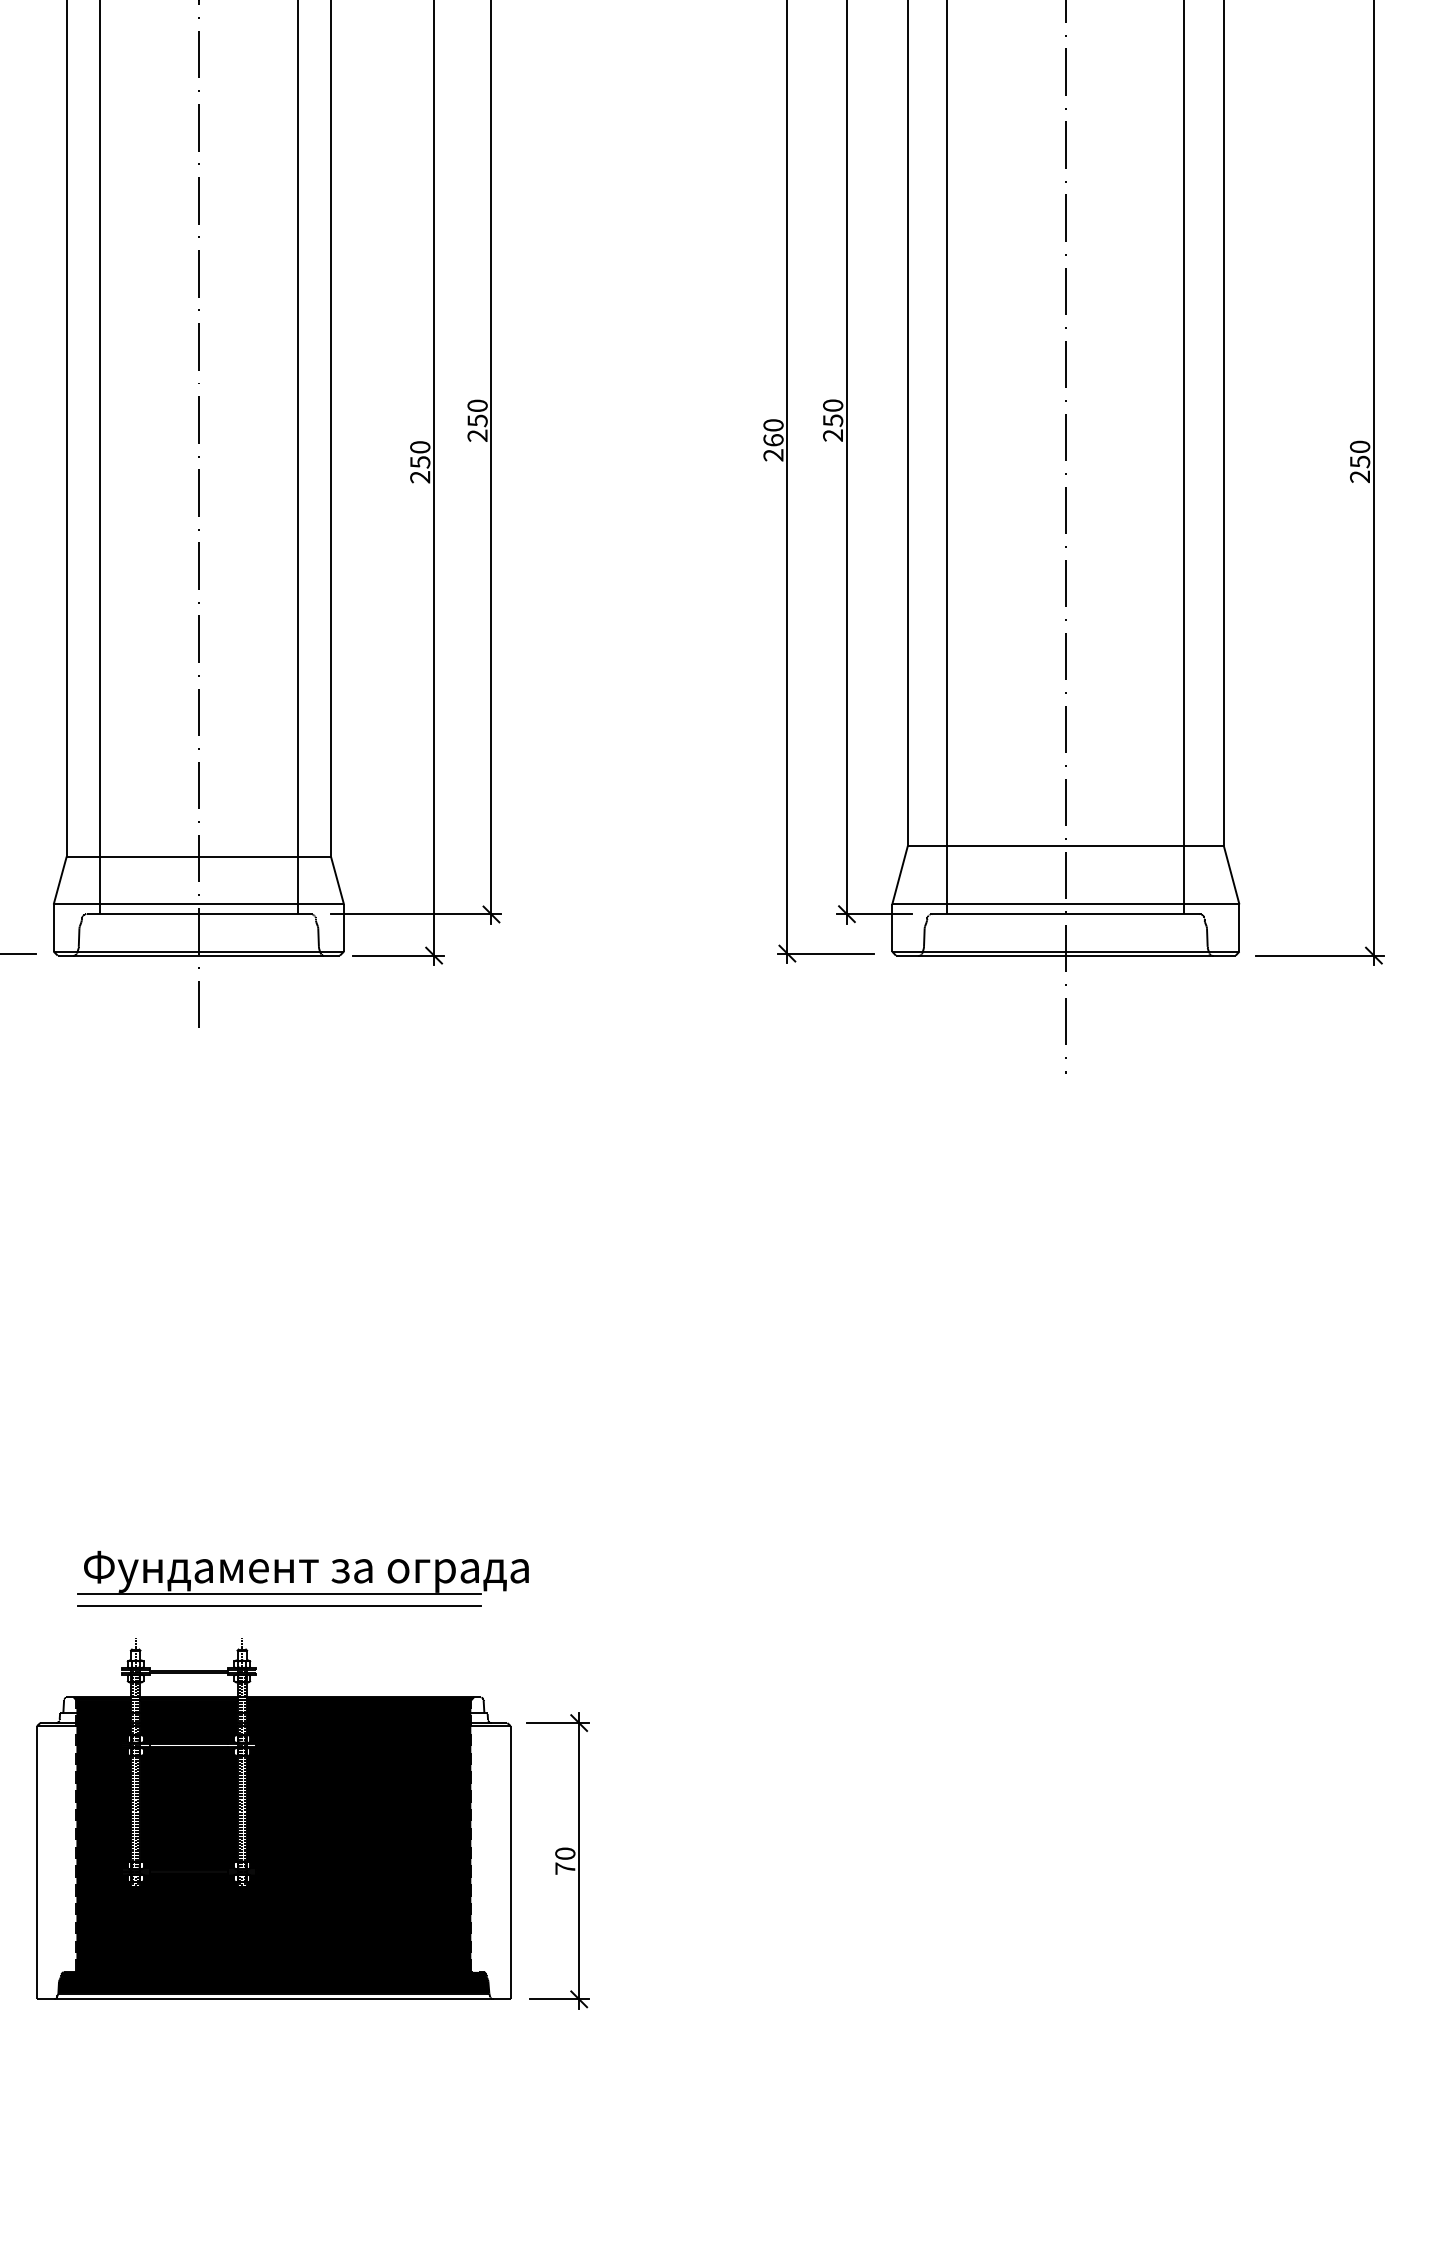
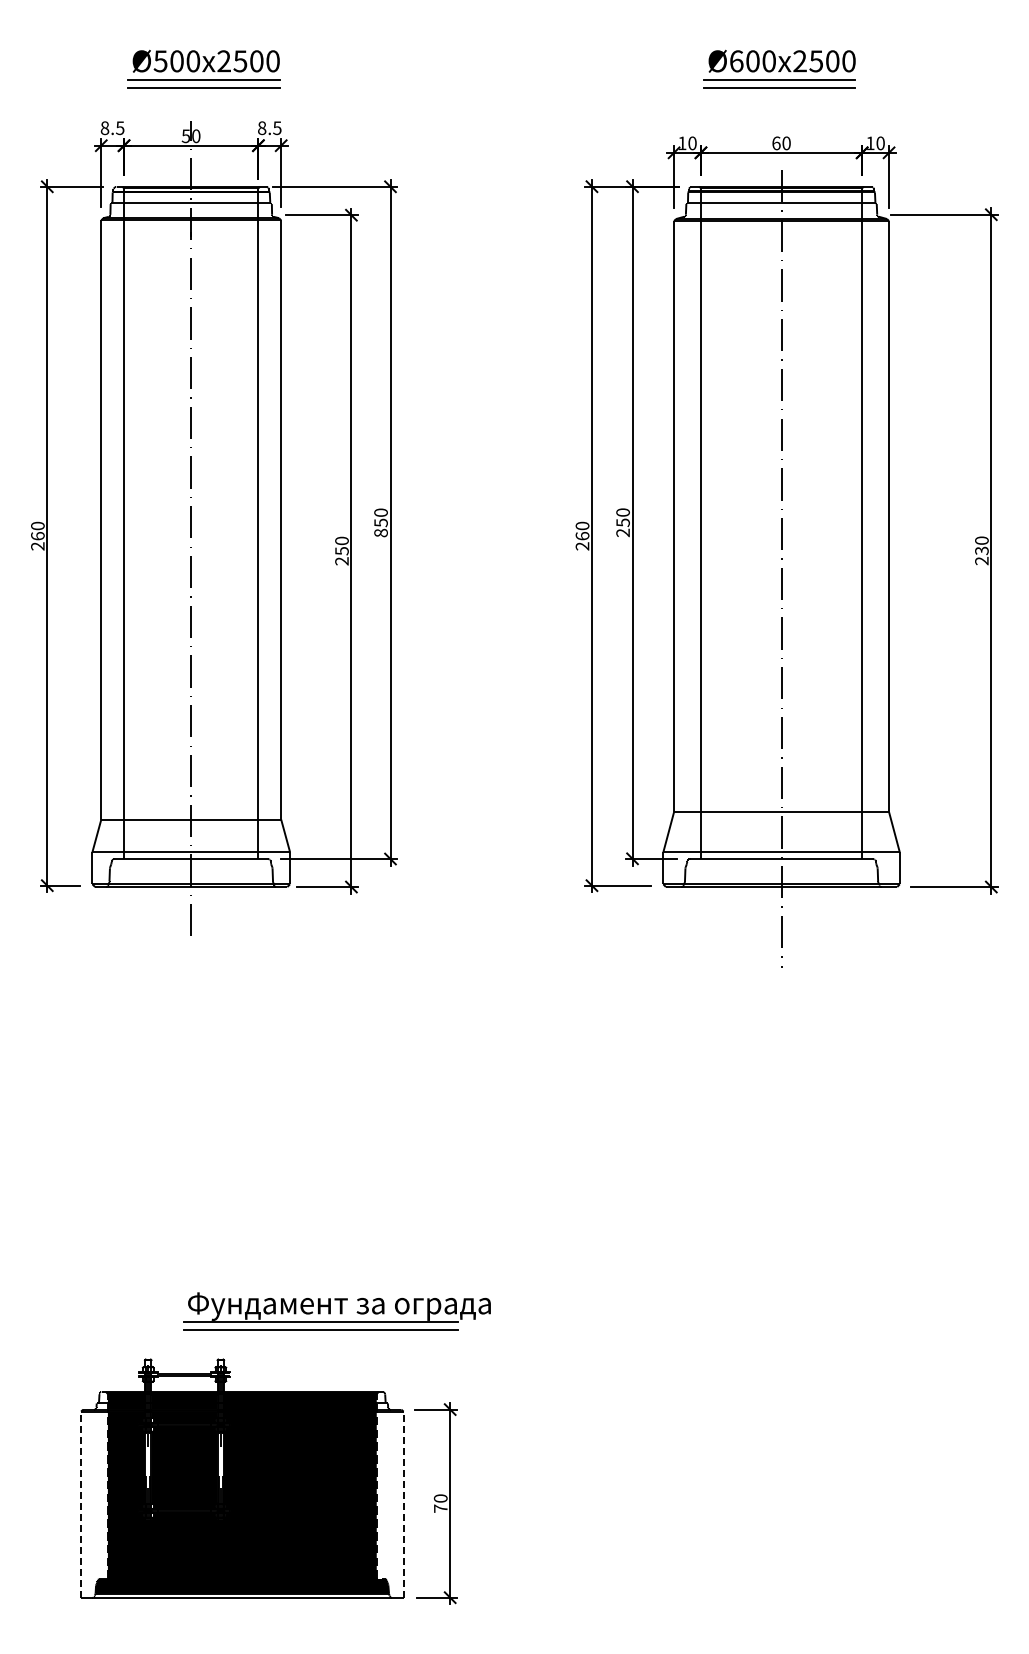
text: (476, 434) -> (380, 532), 250 -> 850
text: (1359, 461) -> (981, 550), 250 -> 230
part: (302, 1579) -> (336, 1311), moved
line: (37, 1862) -> (81, 1504), solid -> dashed
line: (510, 1862) -> (403, 1504), solid -> dashed

